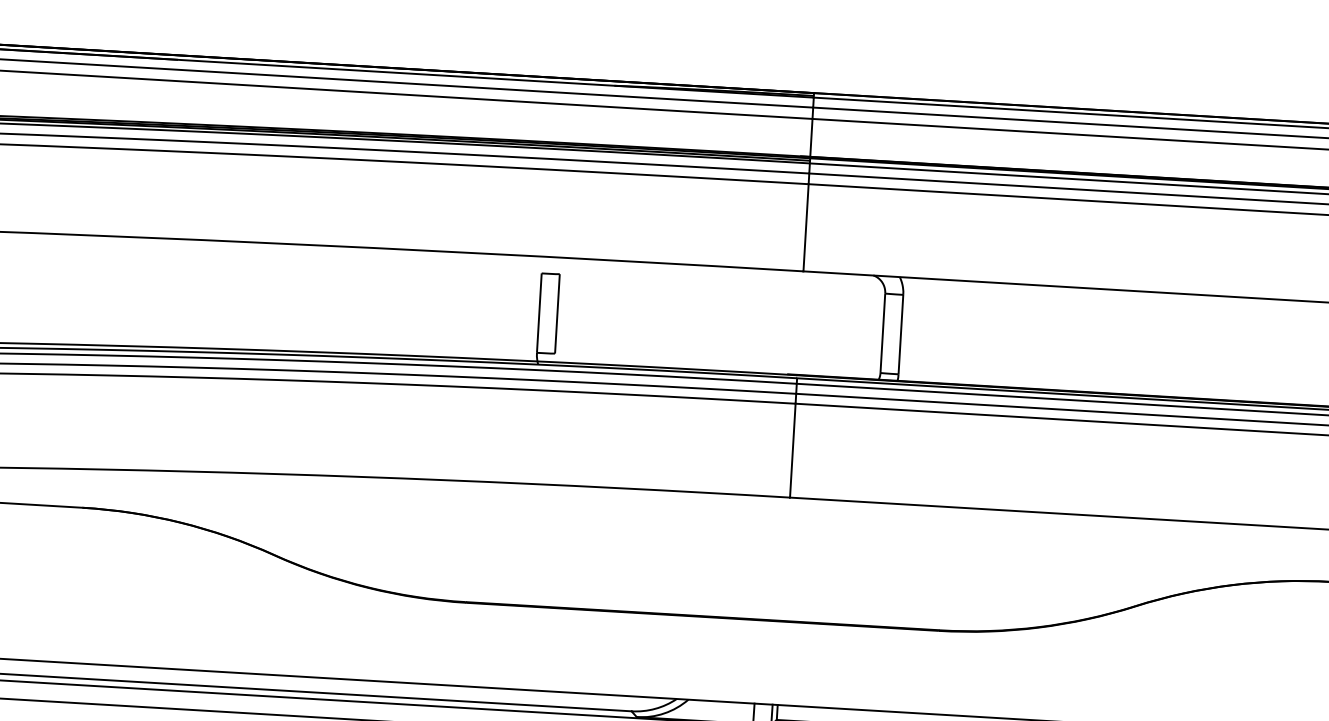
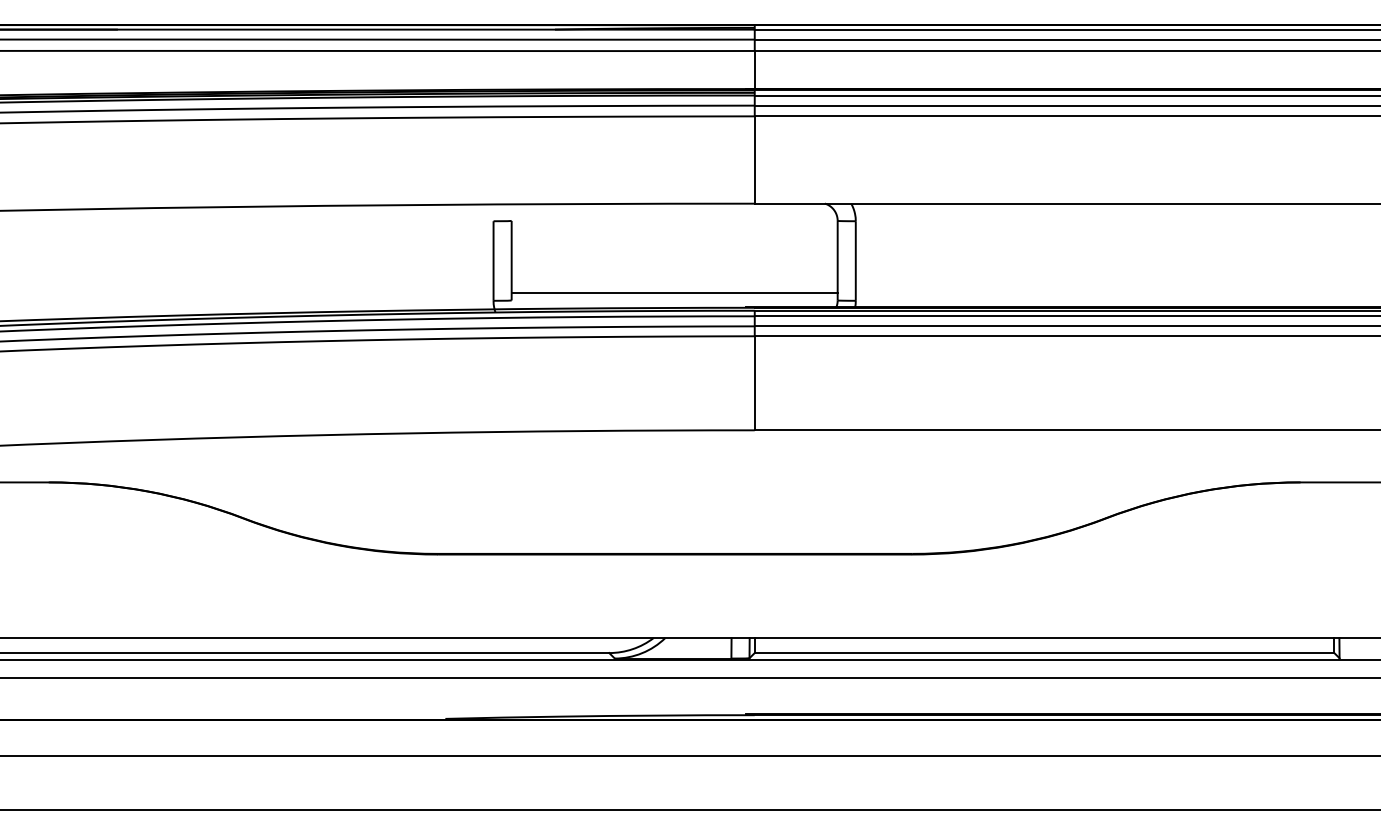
line: (718, 356) -> (674, 293), added

